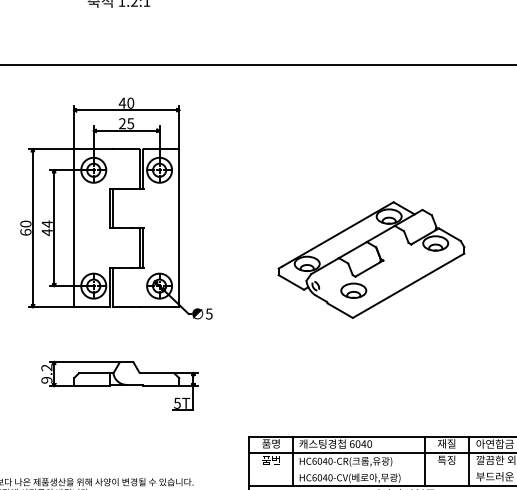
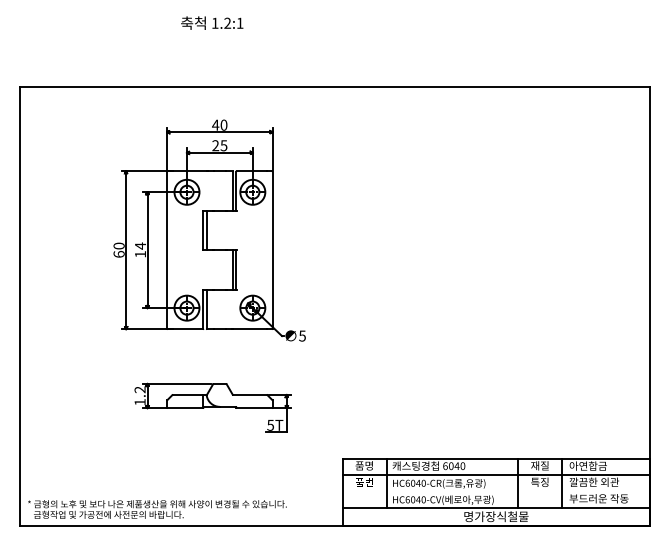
text: (47, 232) -> (140, 254), 44 -> 14
part: (371, 259) -> (464, 281), removed
text: (46, 380) -> (139, 402), 9.2 -> 1.2

